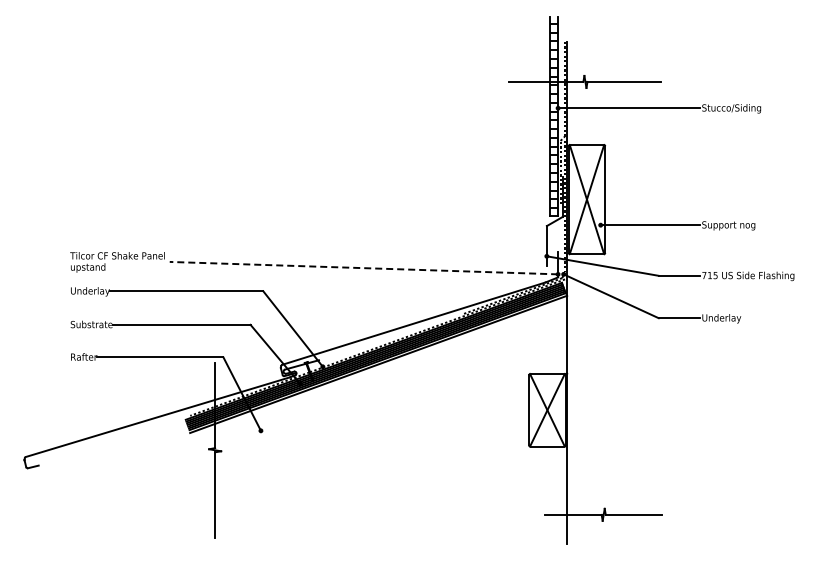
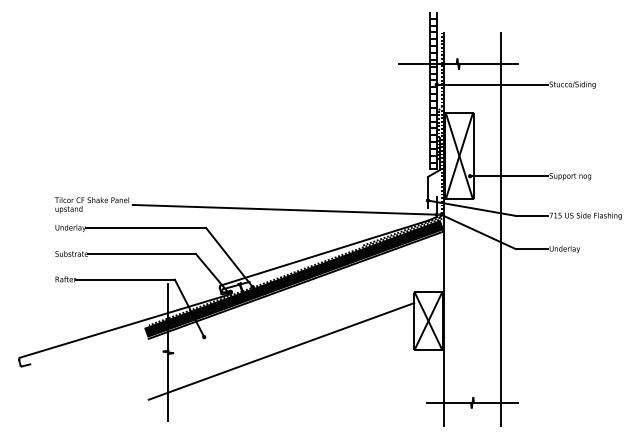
line: (363, 268) -> (284, 210), dashed -> solid
line: (640, 292) -> (501, 228), added
line: (359, 448) -> (281, 350), added

